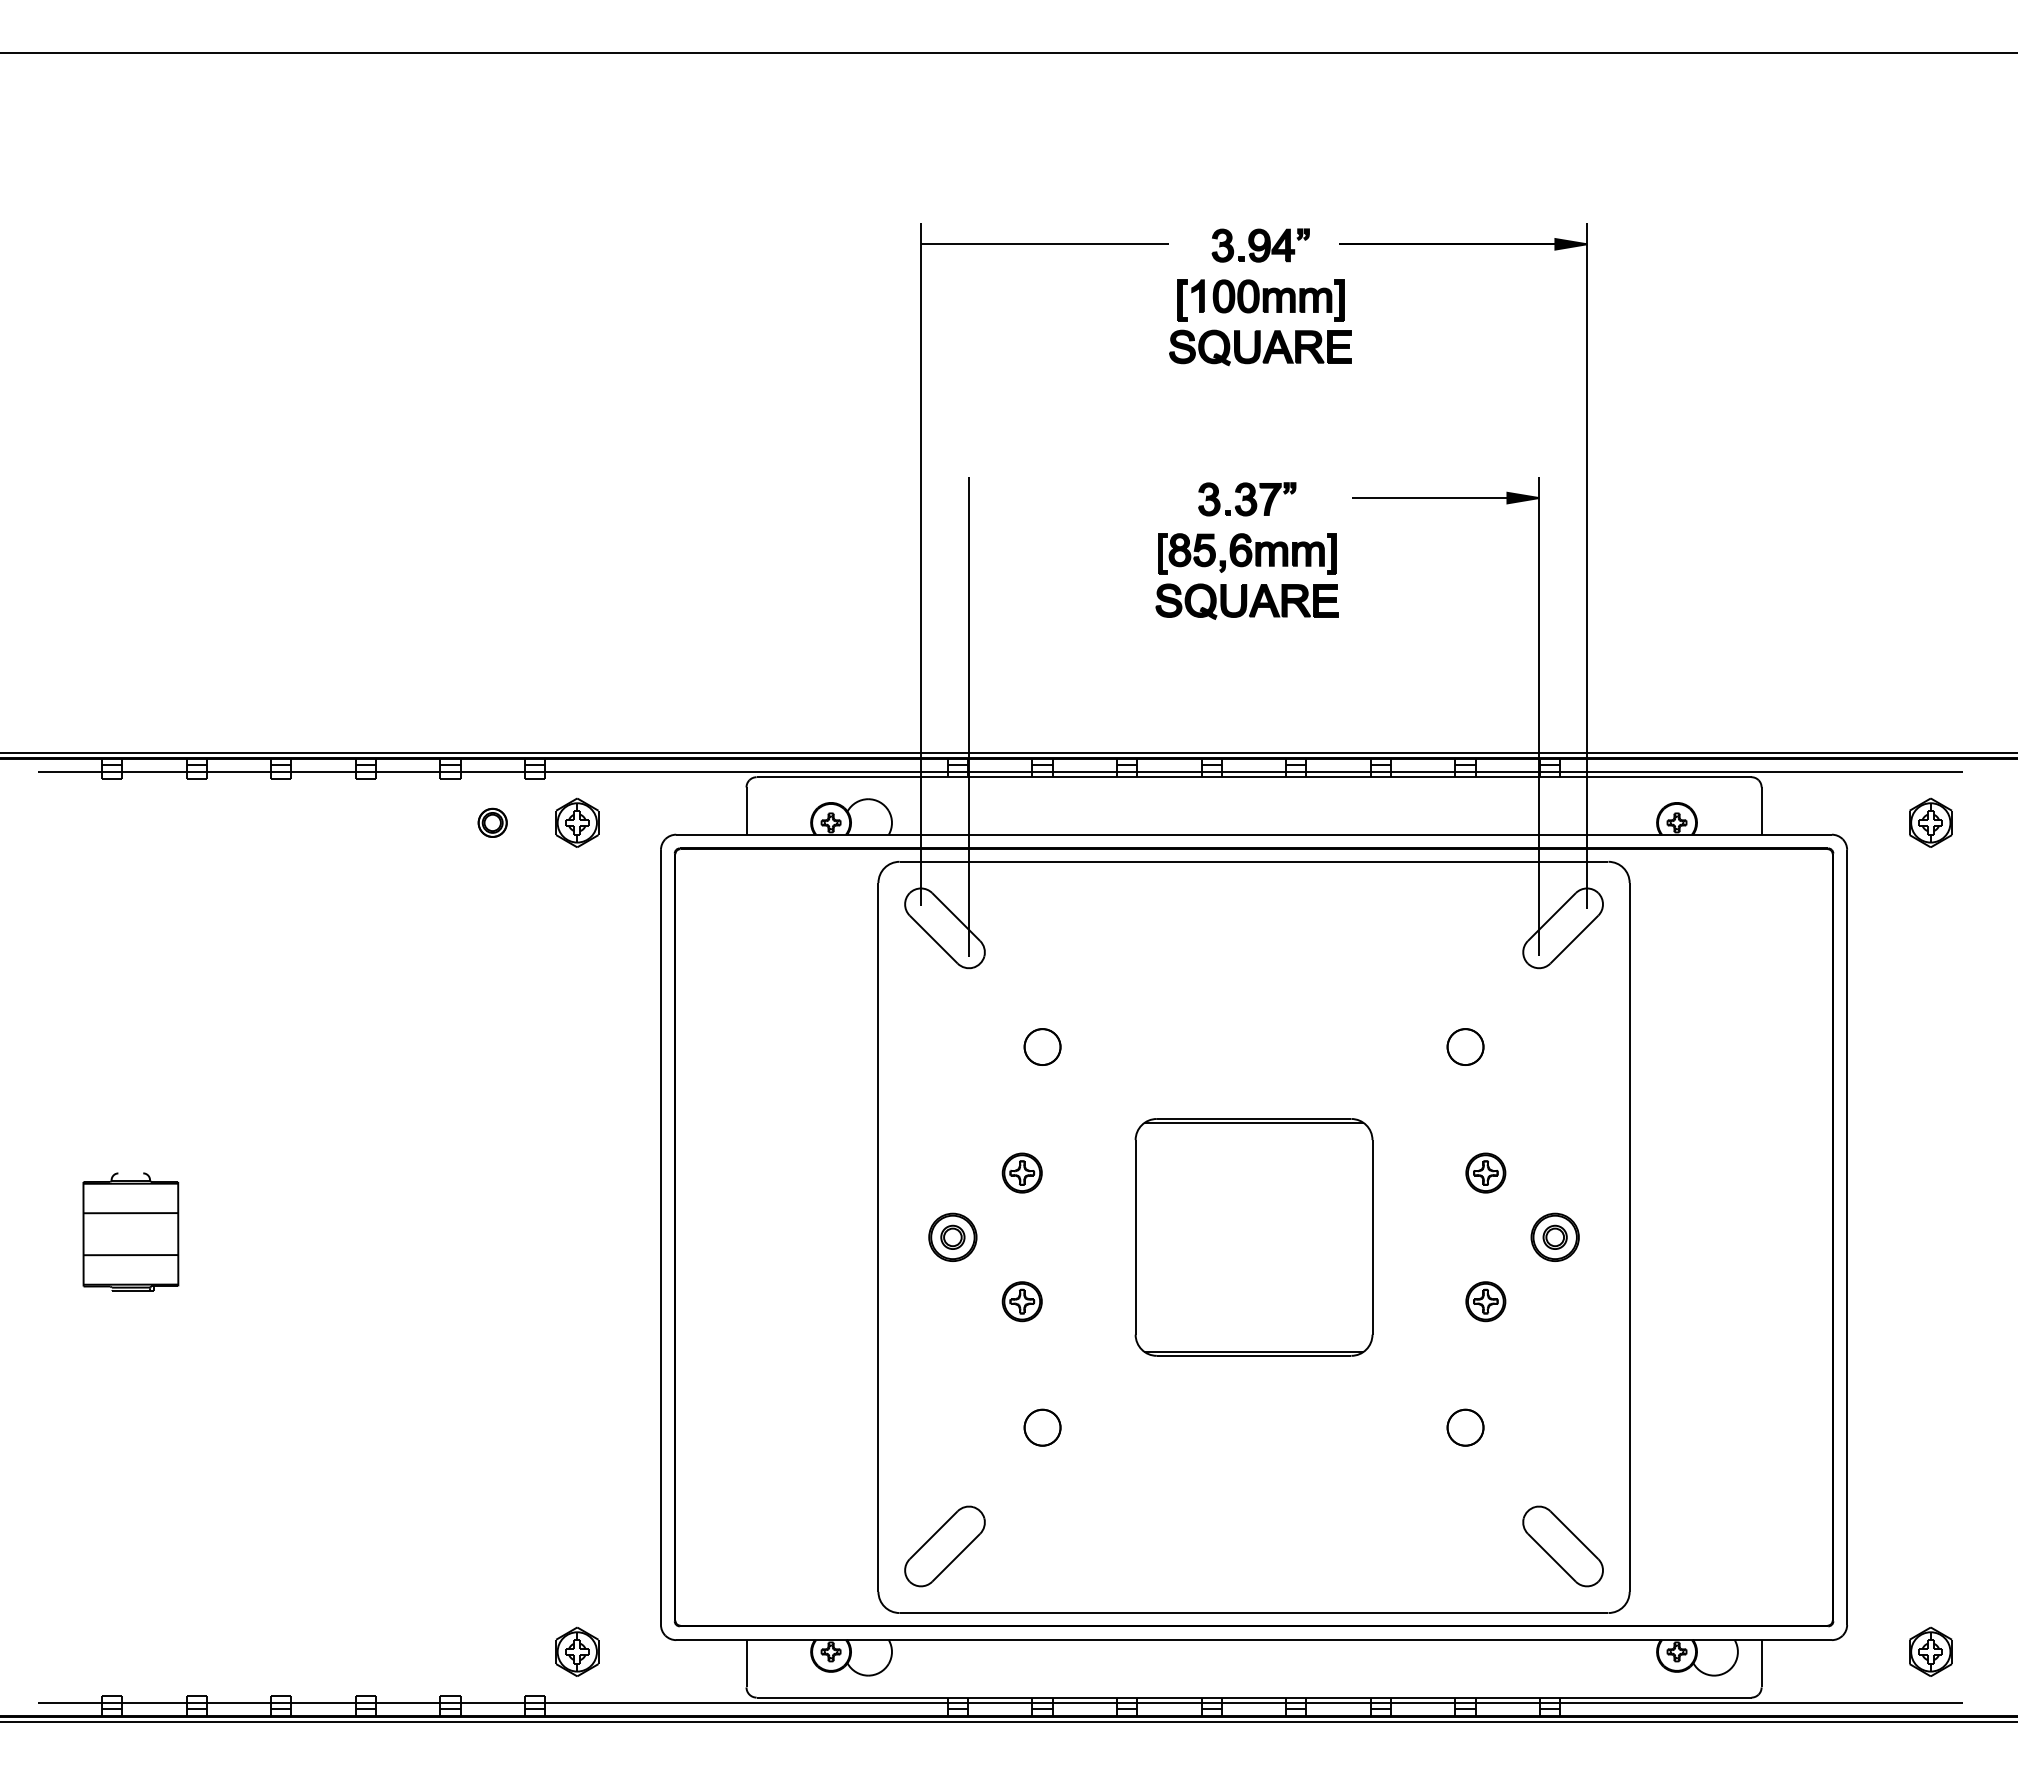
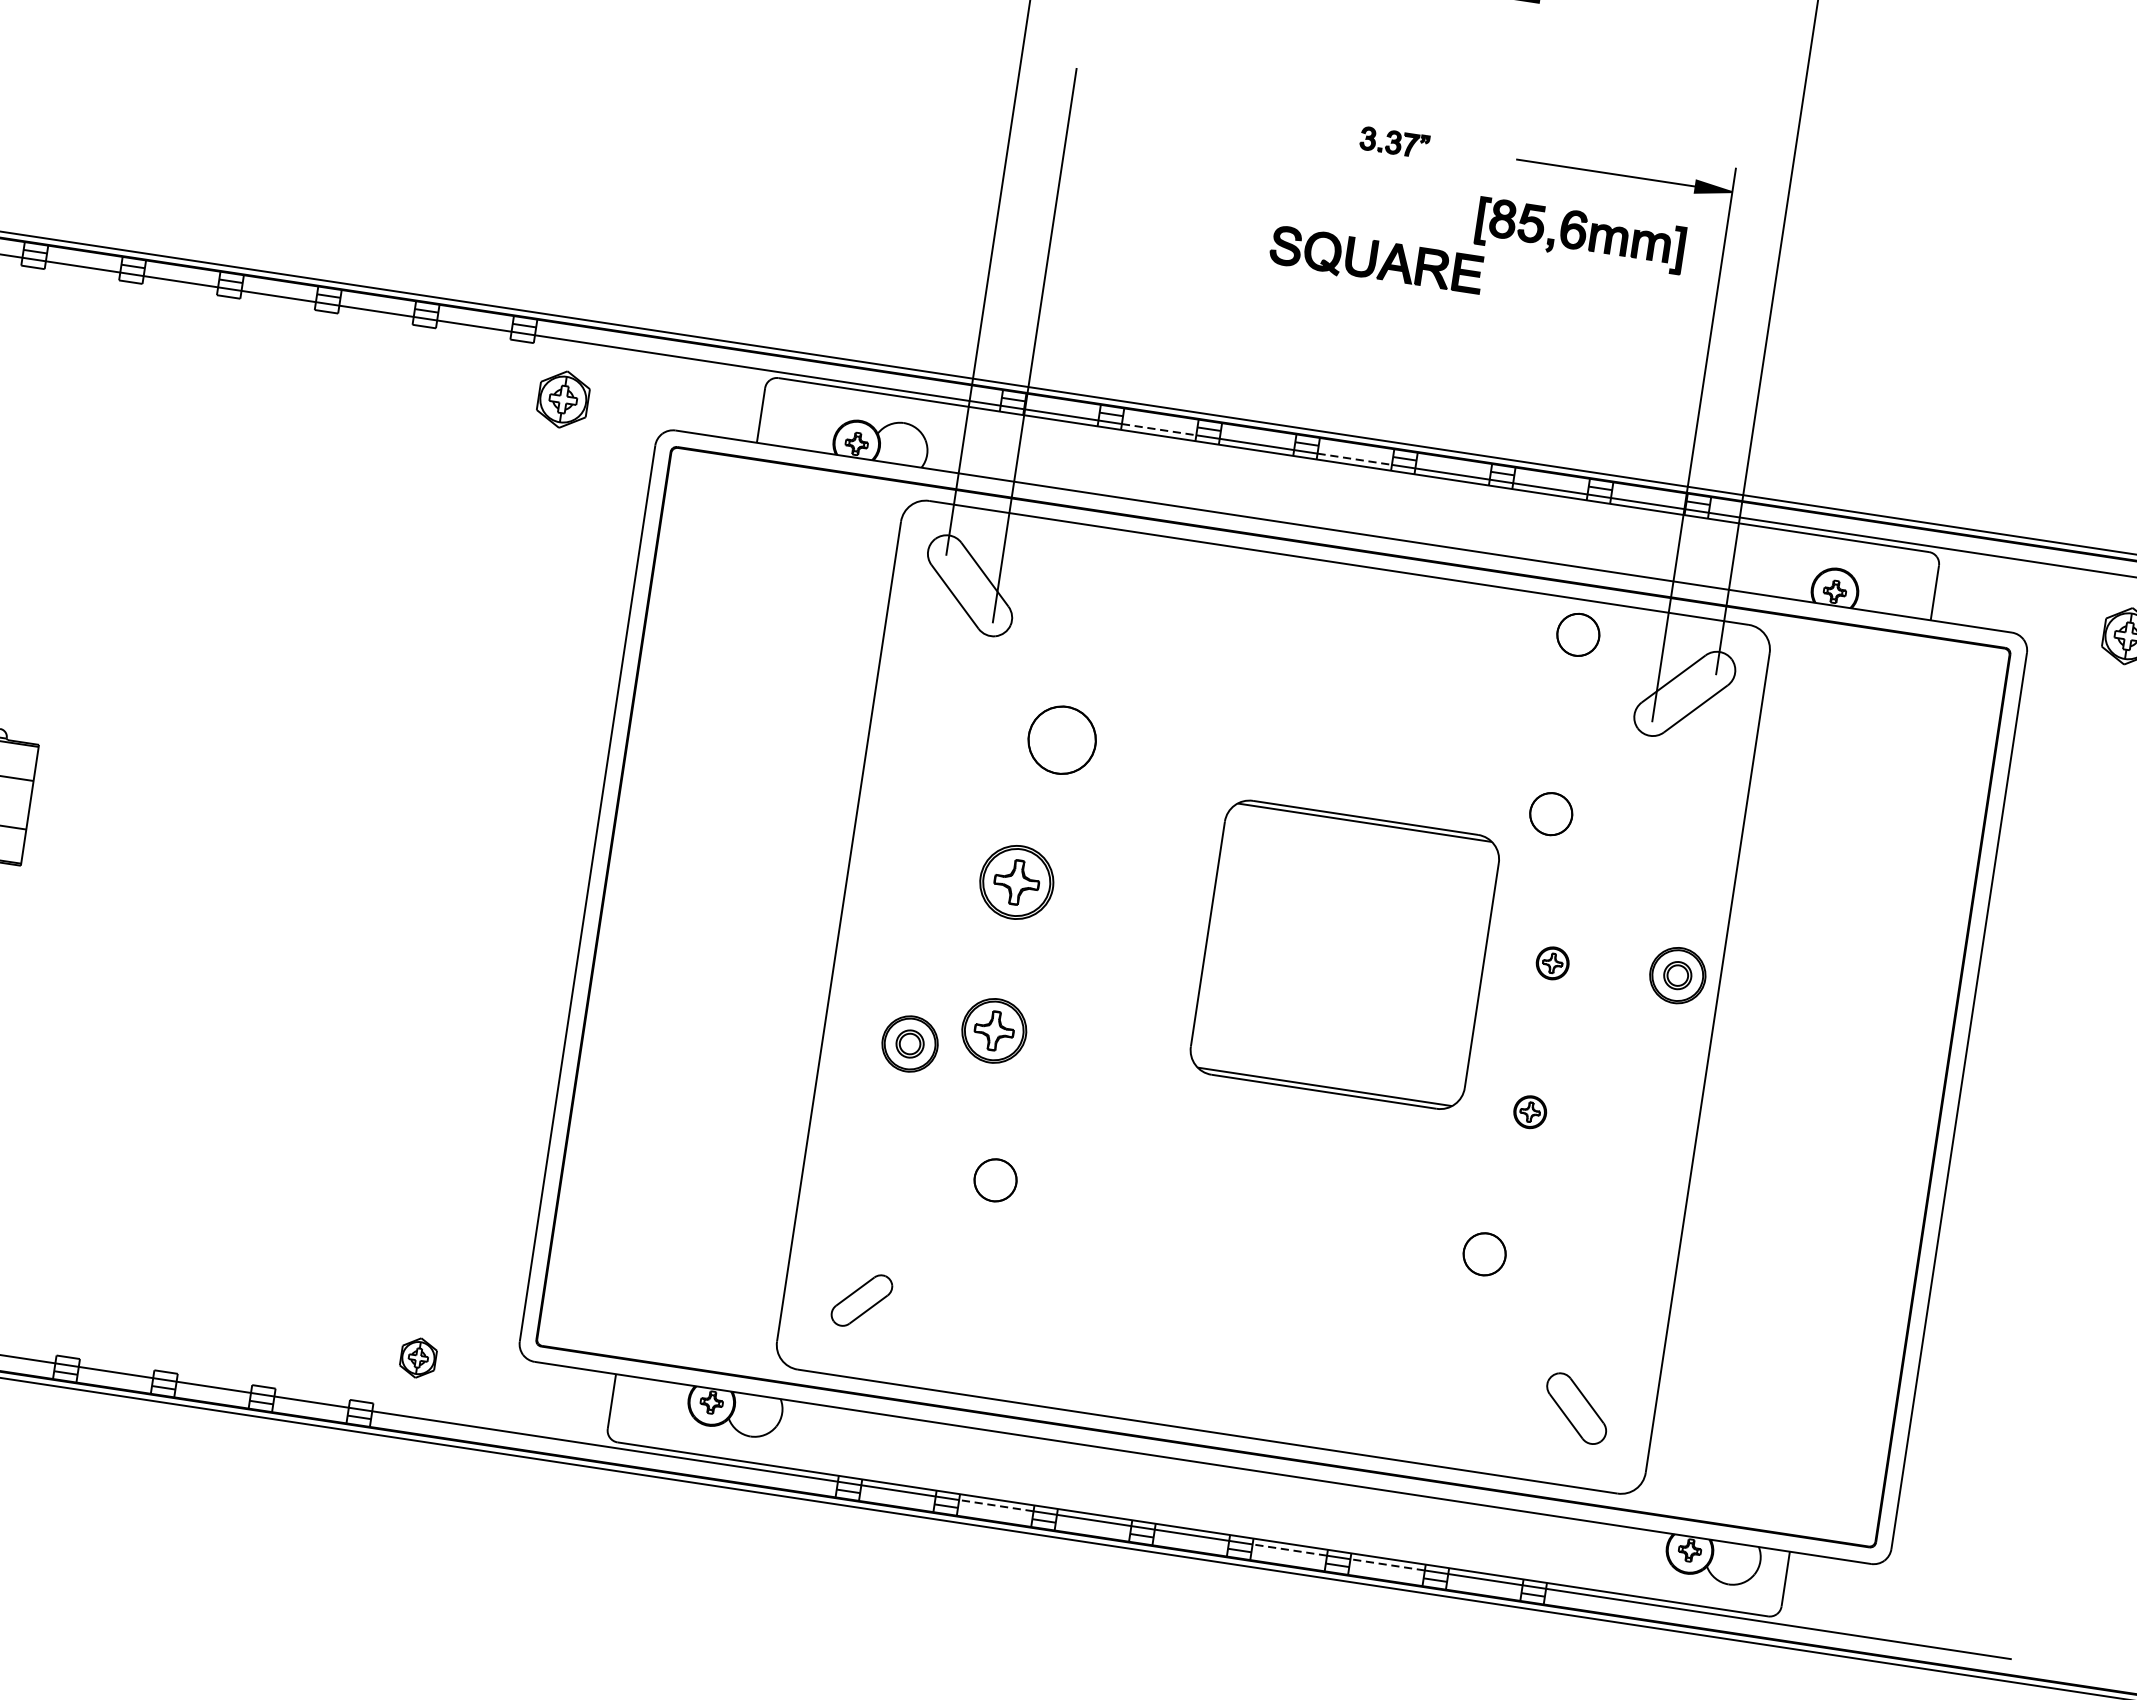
part: (1247, 499) -> (1394, 142), size x0.6
part: (1247, 553) -> (1580, 234), moved
line: (1085, 772) -> (1159, 430), solid -> dashed
line: (1254, 772) -> (1355, 459), solid -> dashed
part: (492, 822) -> (465, 384), removed
part: (1465, 891) -> (1578, 634), added
part: (1042, 1046) -> (1062, 739), size x1.6
part: (1021, 1172) -> (1015, 881), size x1.6
part: (1485, 1172) -> (1552, 962), size x0.7
part: (952, 1236) -> (909, 1042), moved
part: (1554, 1236) -> (1677, 974), moved
part: (1253, 1237) -> (1344, 954), moved
part: (1021, 1301) -> (993, 1030), size x1.4
part: (1485, 1301) -> (1529, 1111), size x0.7
part: (944, 1546) -> (861, 1300), size x0.6
part: (1562, 1546) -> (1575, 1408), size x0.7
part: (577, 1651) -> (418, 1357), size x0.7
part: (1930, 1651) -> (1983, 1594), removed
line: (1084, 1702) -> (995, 1505), solid -> dashed
line: (1338, 1702) -> (1289, 1549), solid -> dashed
line: (1422, 1702) -> (1386, 1564), solid -> dashed

